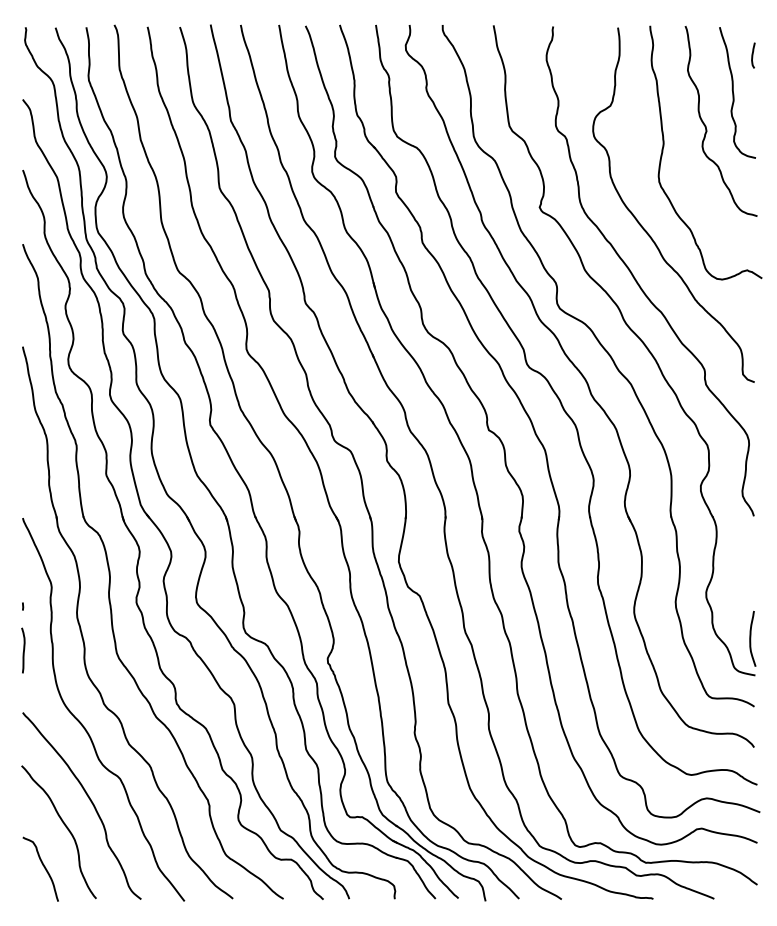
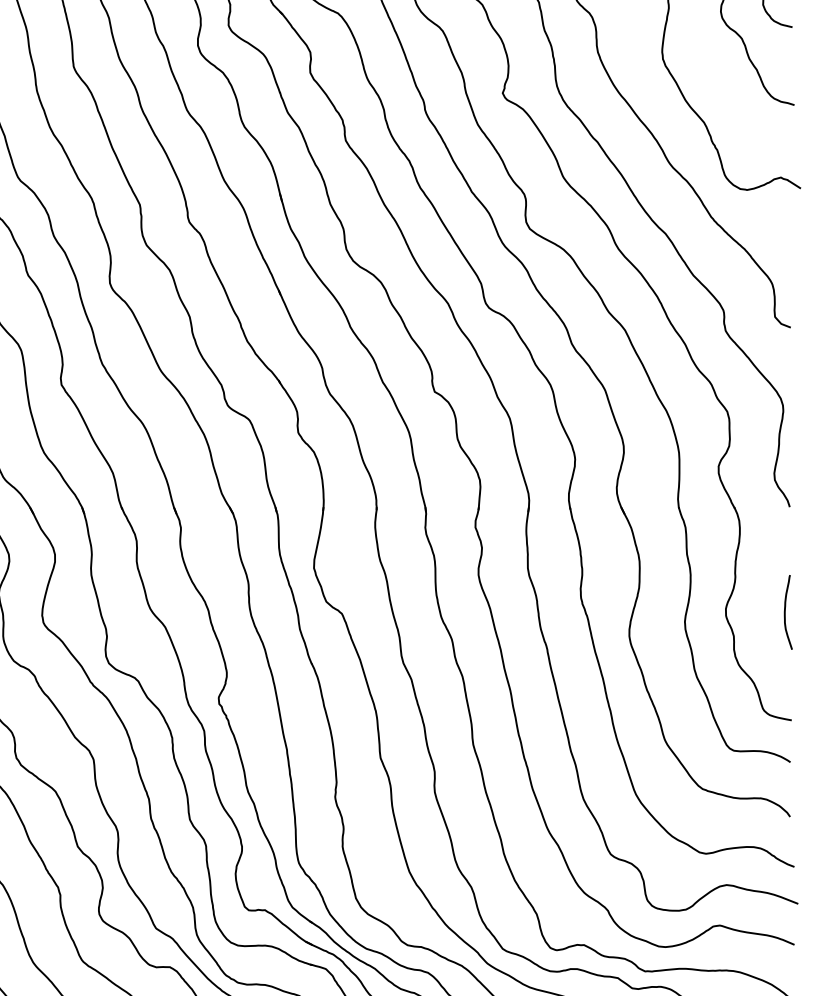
curve: (751, 638) -> (786, 611), moved

